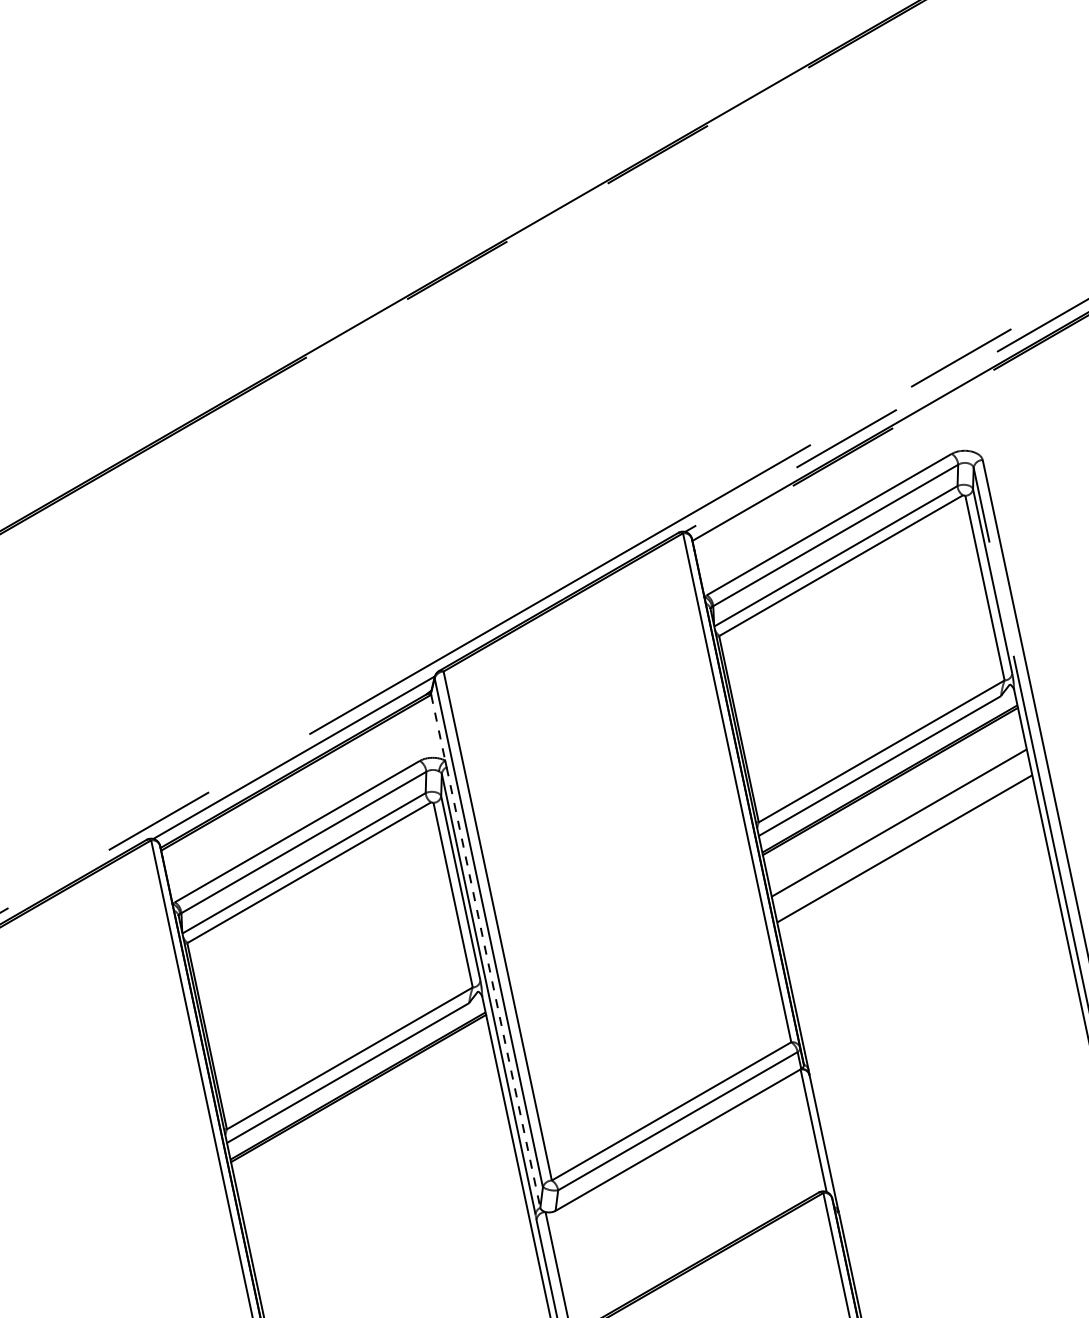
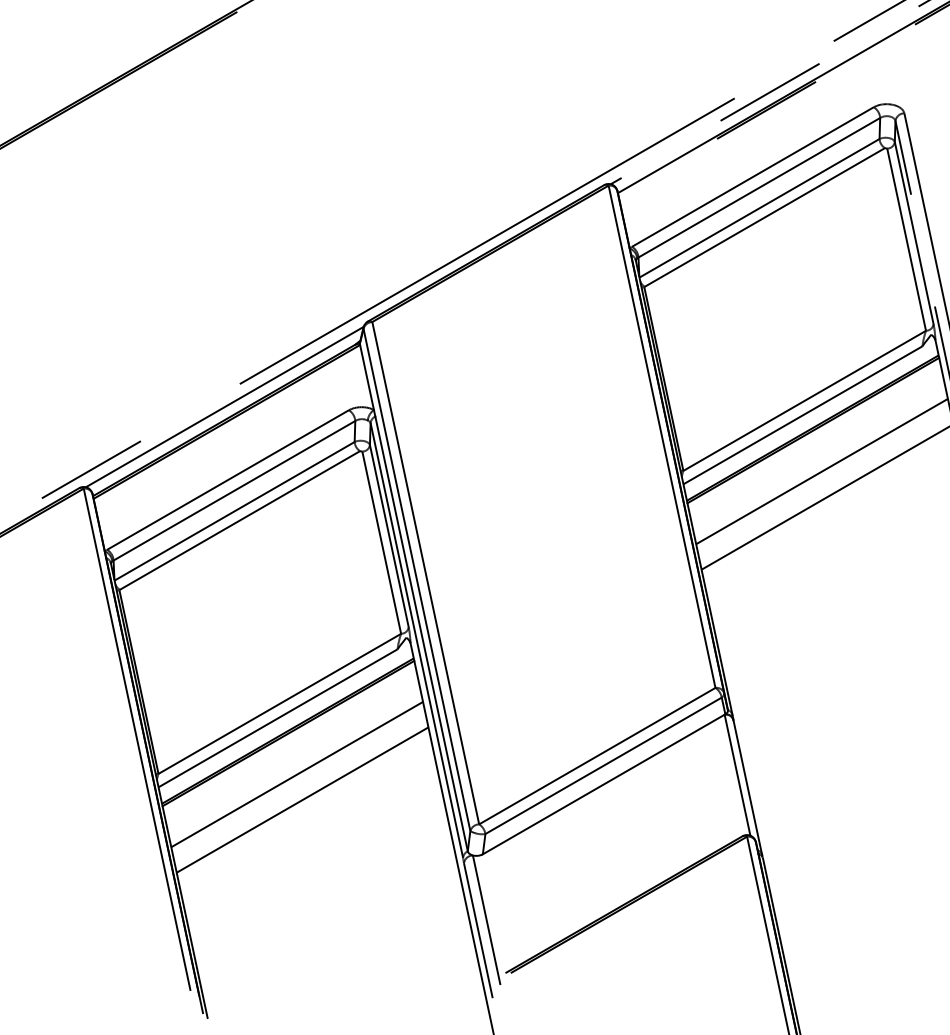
line: (438, 727) -> (367, 377), dashed -> solid
line: (493, 988) -> (421, 634), dashed -> solid
line: (366, 1129) -> (296, 774), added
line: (372, 1155) -> (302, 799), added

